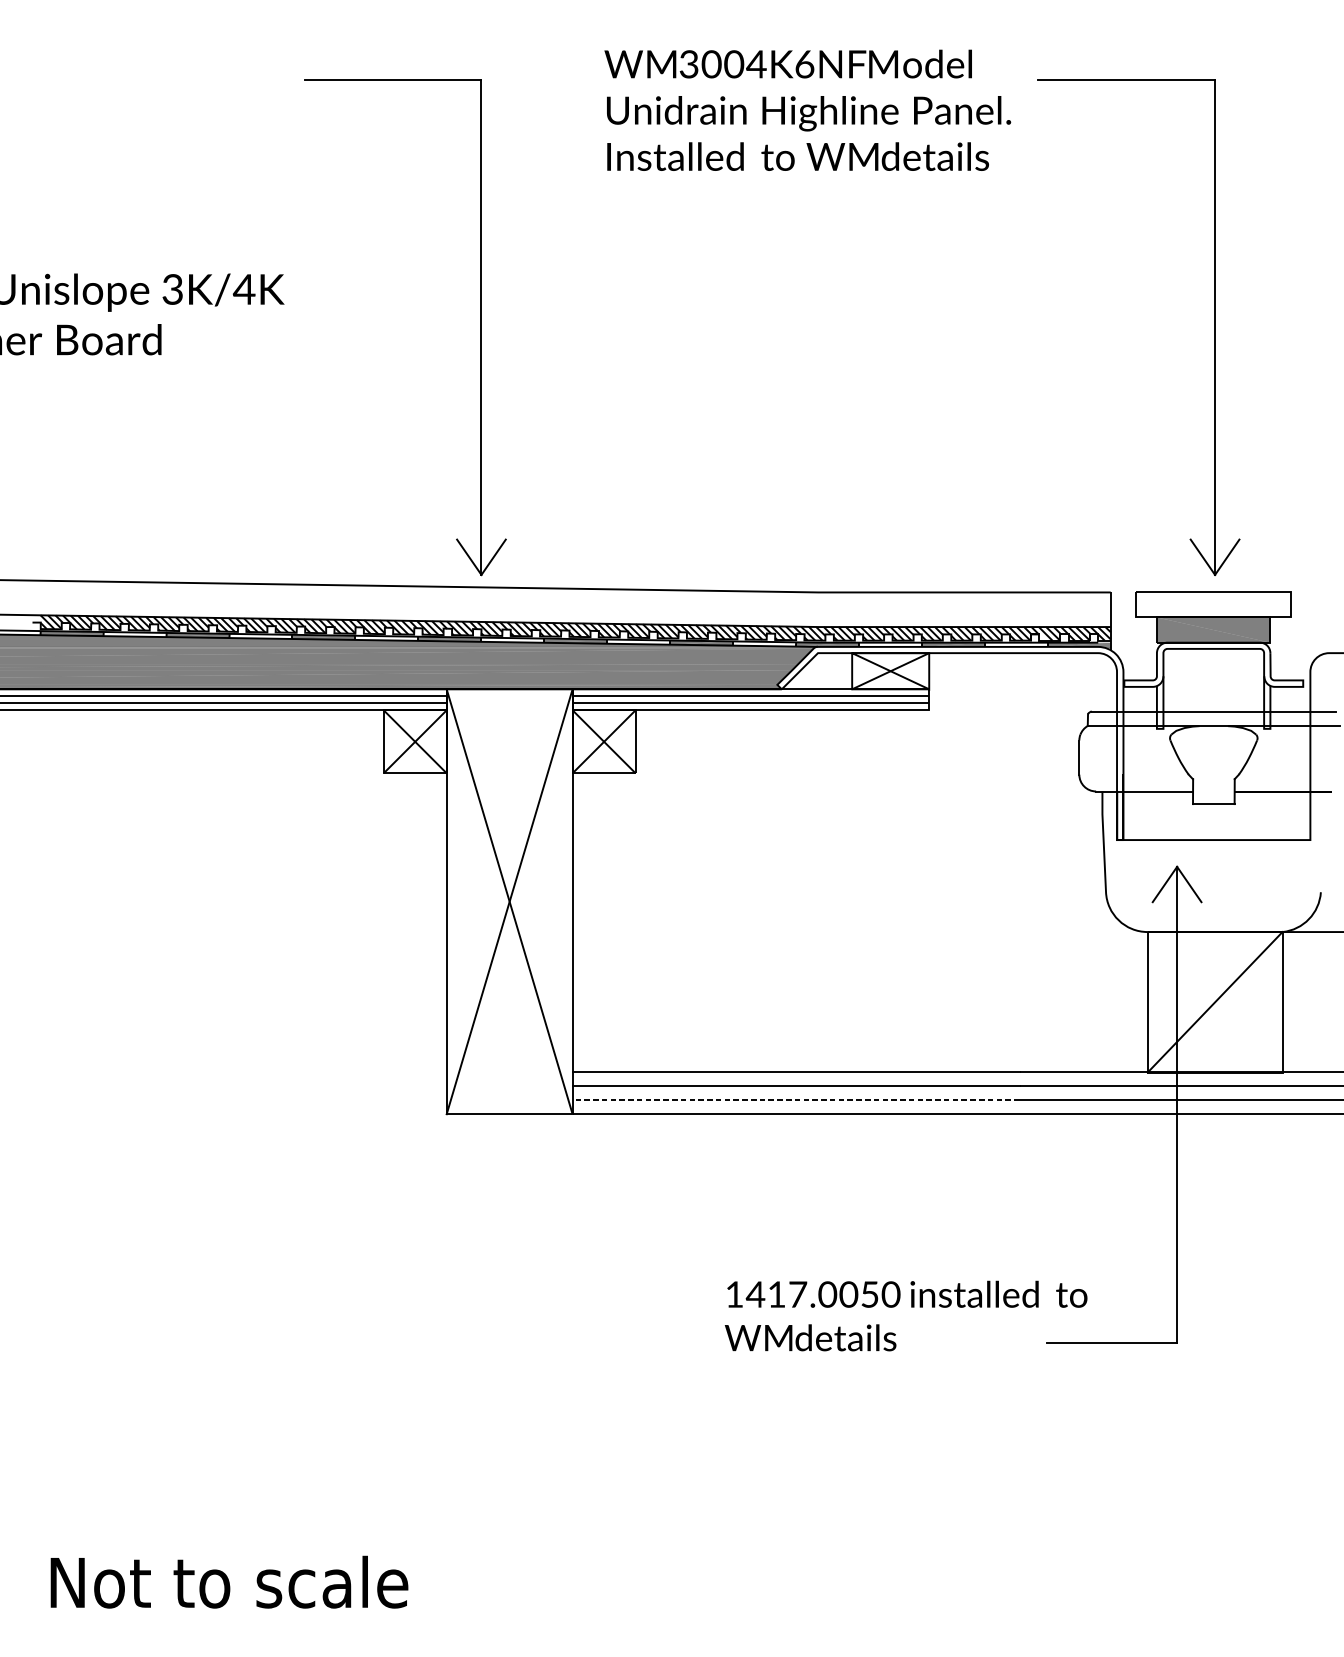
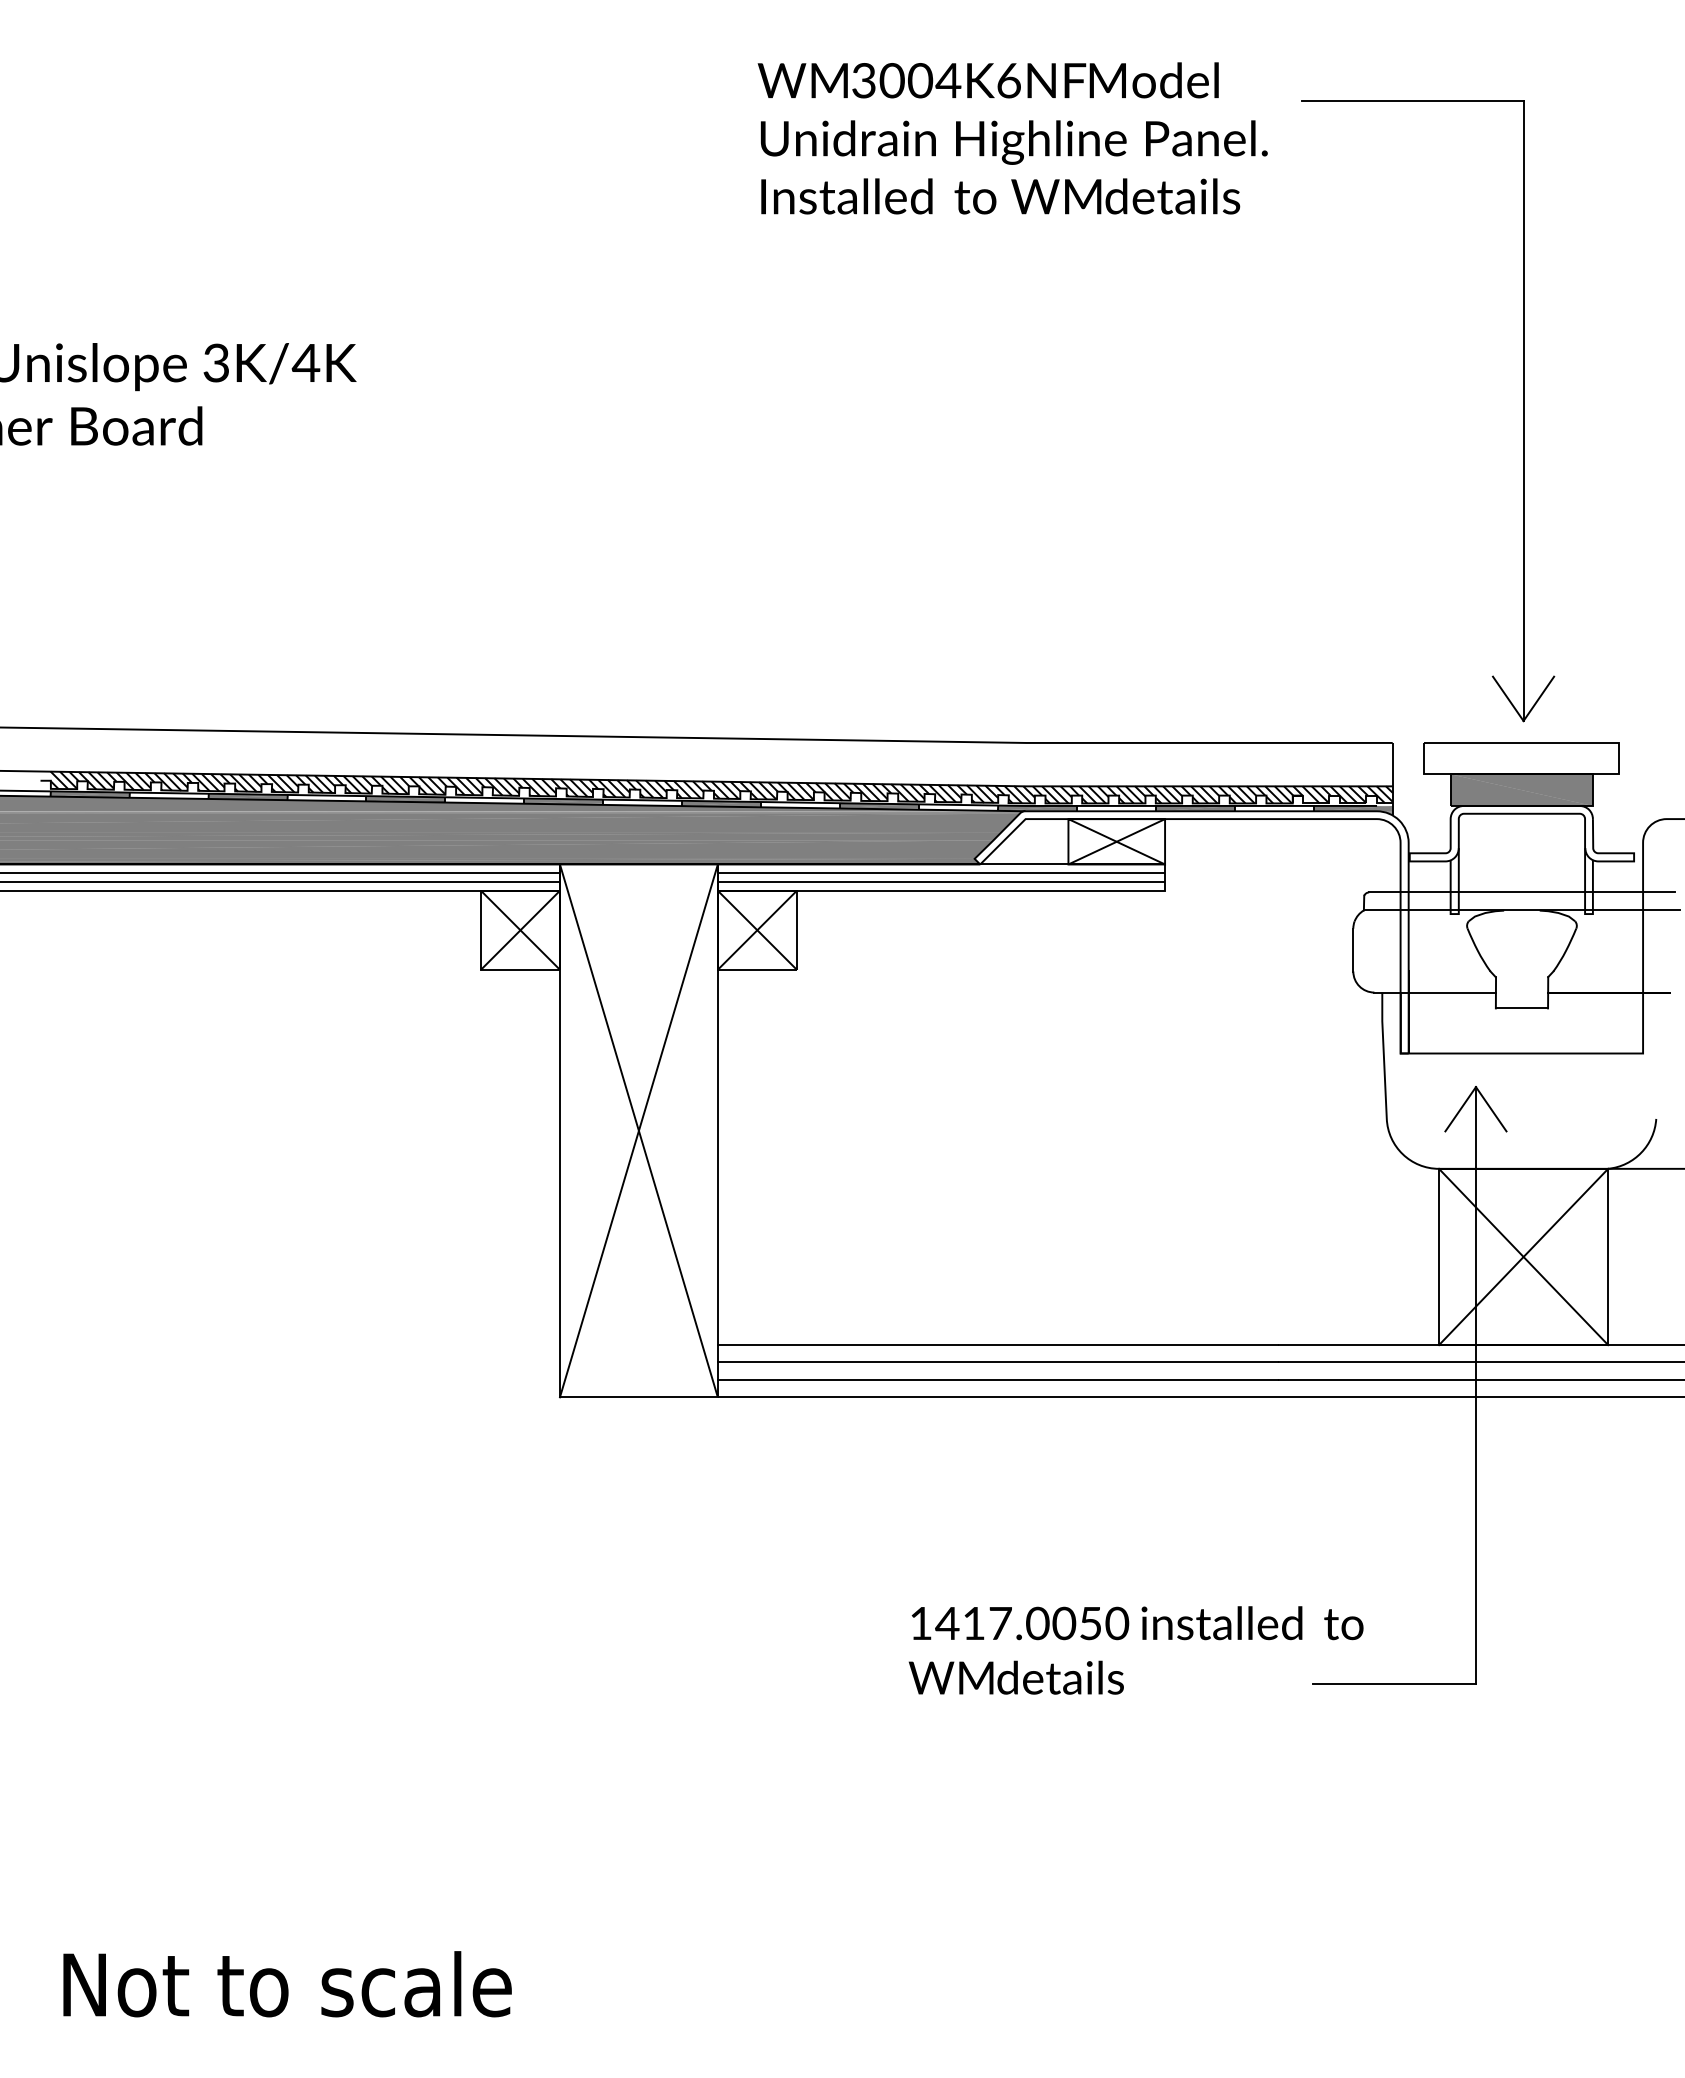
part: (481, 328) -> (603, 411), removed
line: (1215, 1001) -> (1523, 1256), added
line: (795, 1100) -> (997, 1379), dashed -> solid

